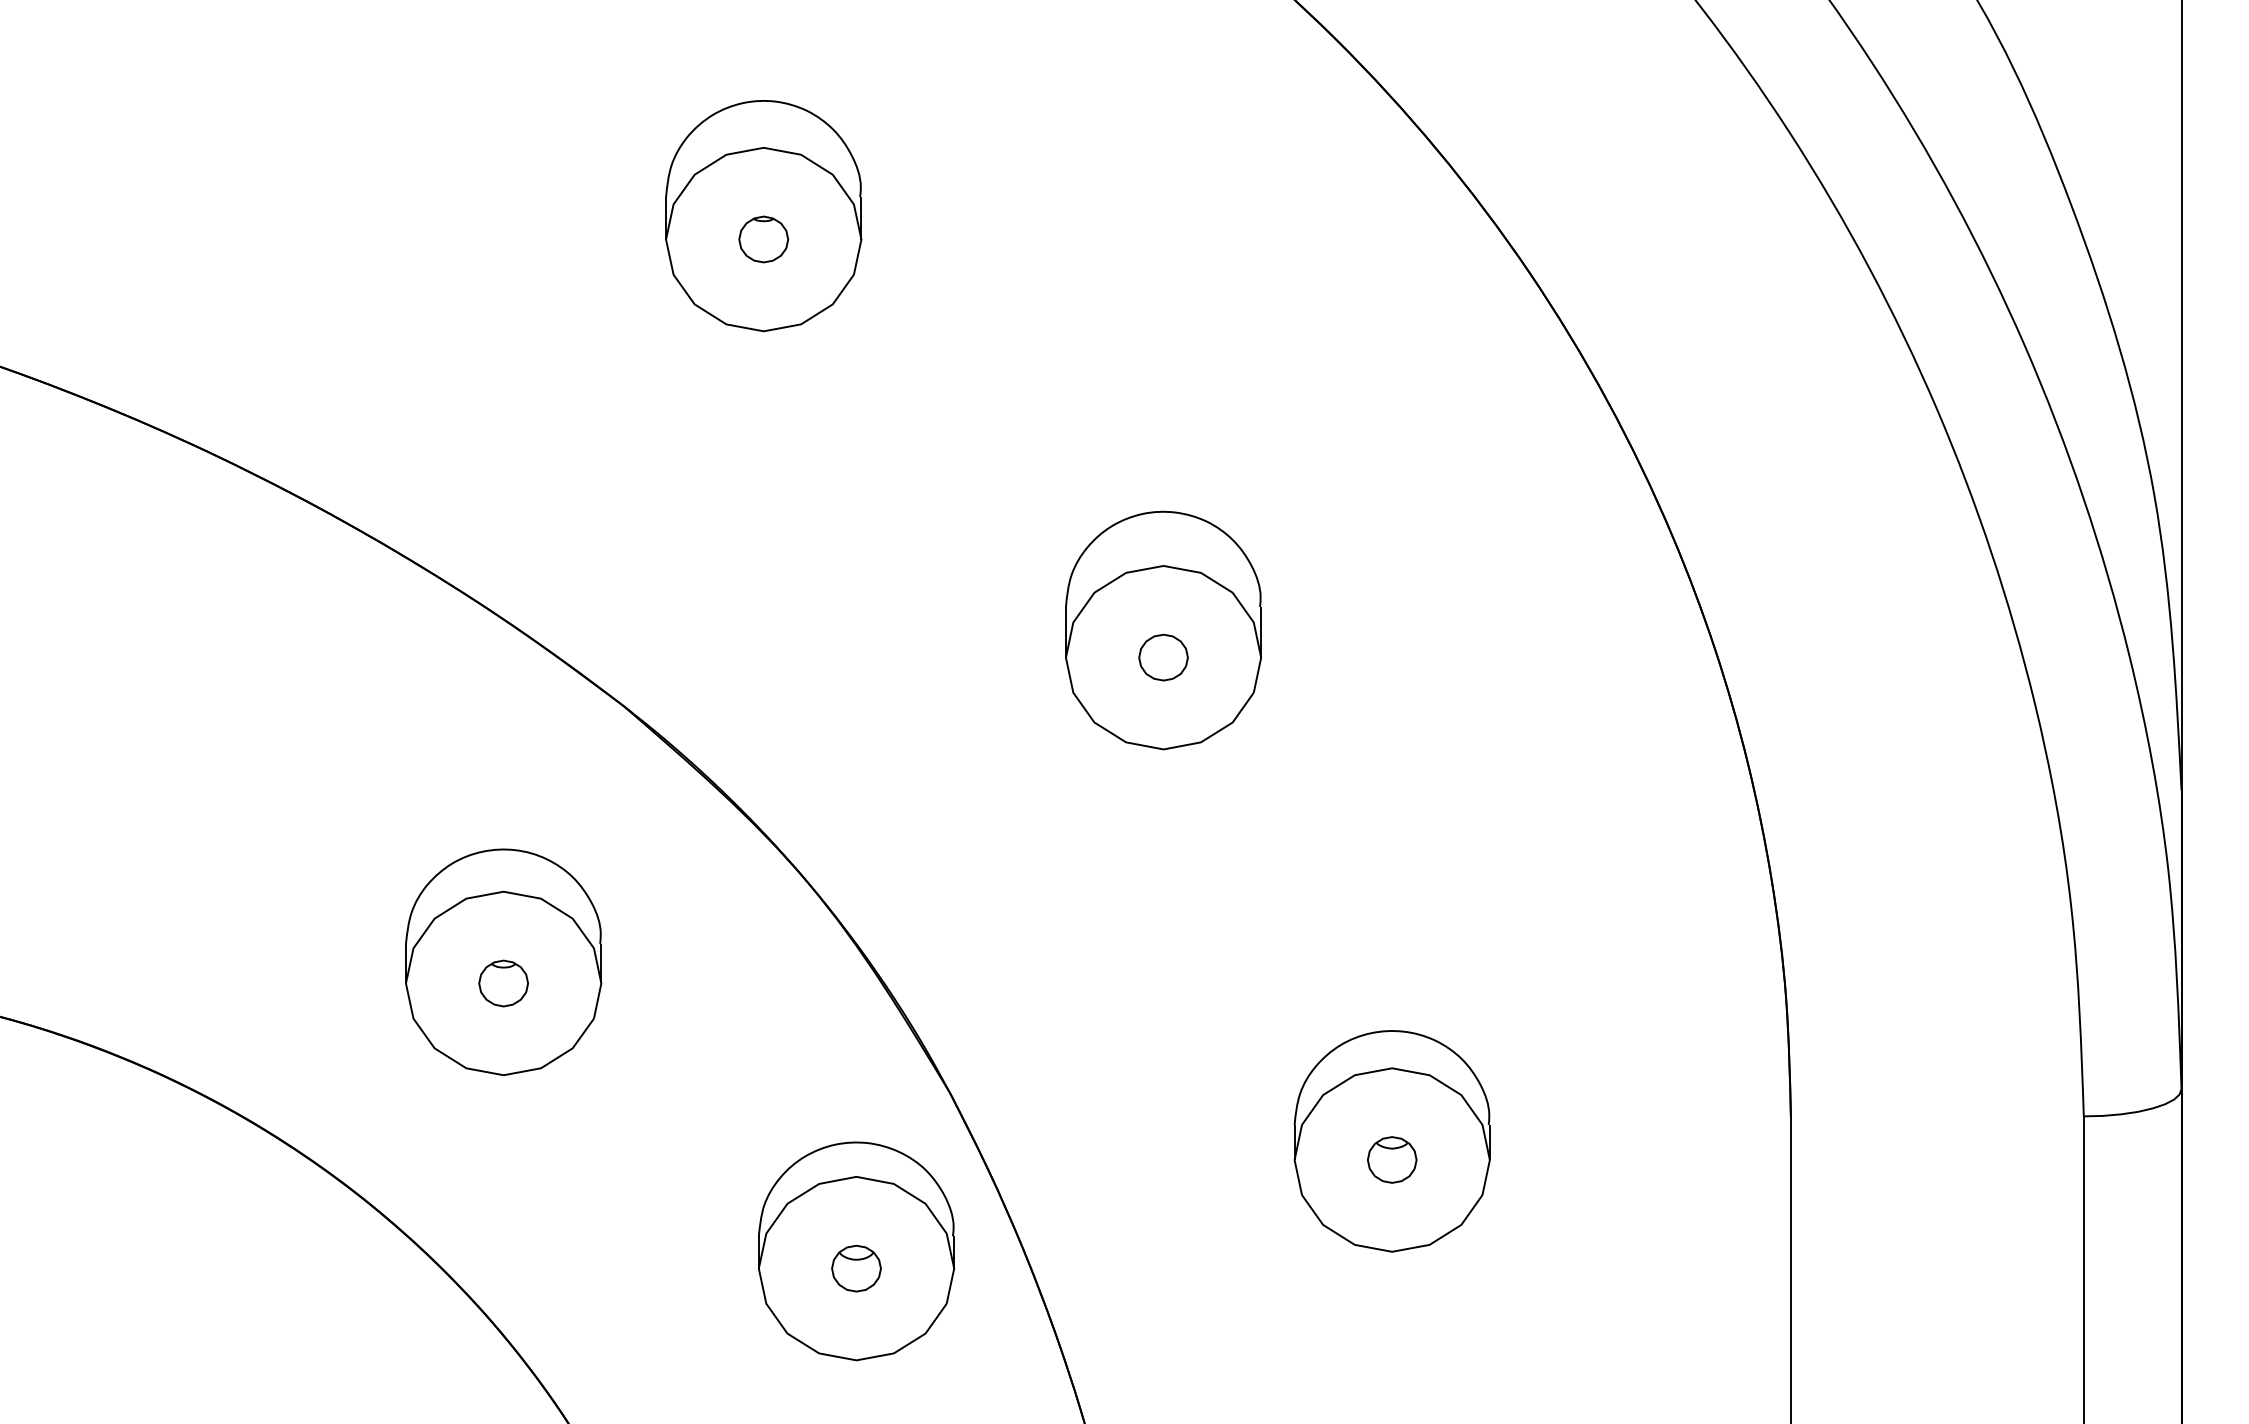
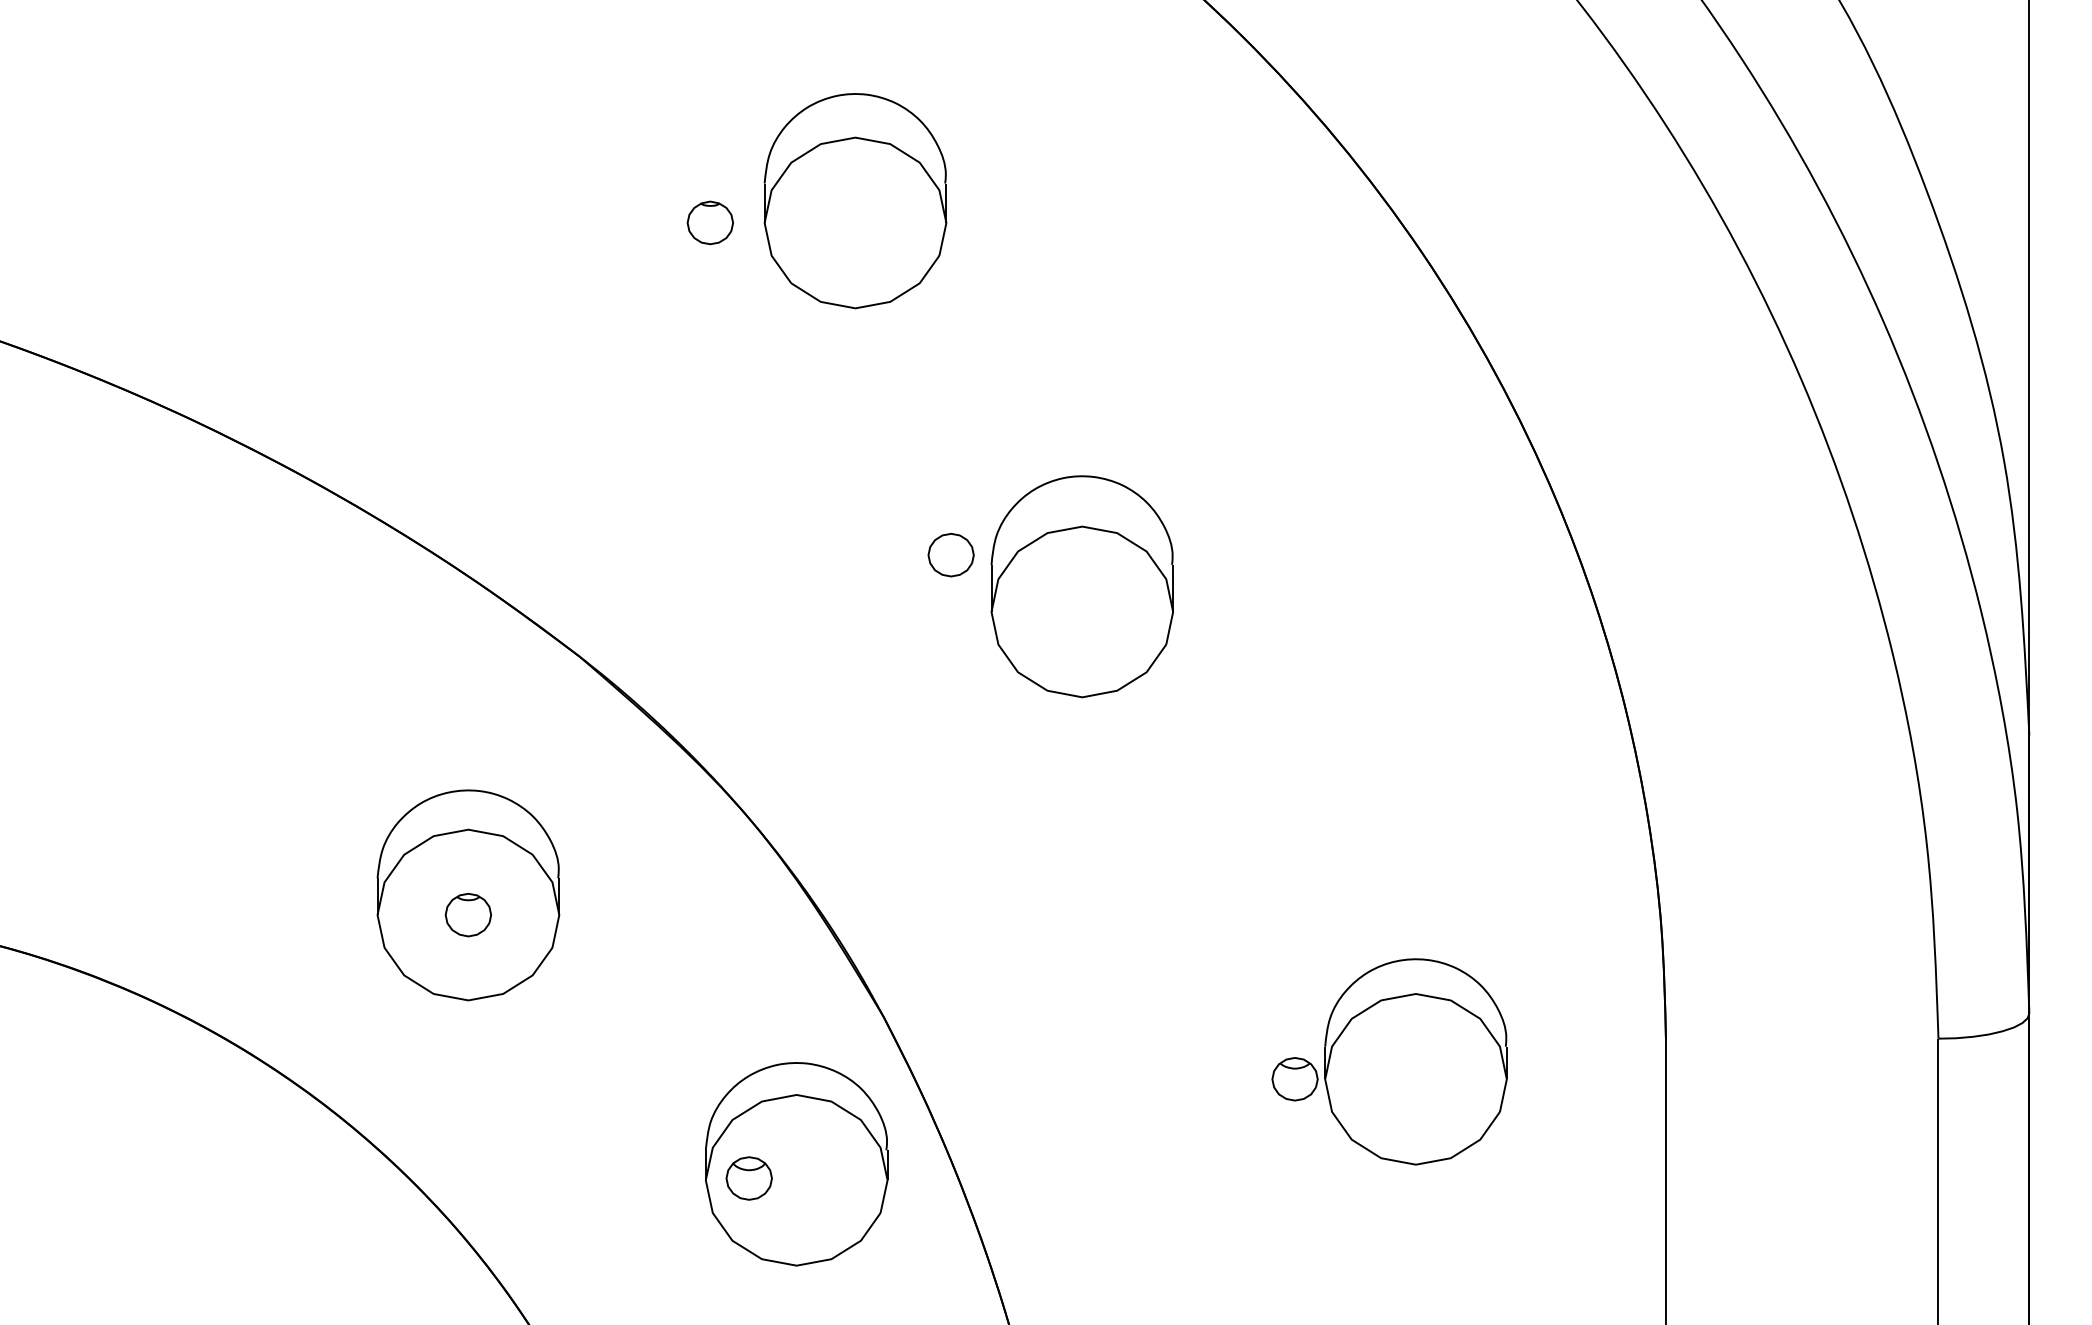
part: (763, 216) -> (855, 201), moved
part: (1163, 657) -> (951, 555), moved
part: (1391, 1141) -> (1415, 1062), moved
part: (856, 1268) -> (749, 1178), moved

